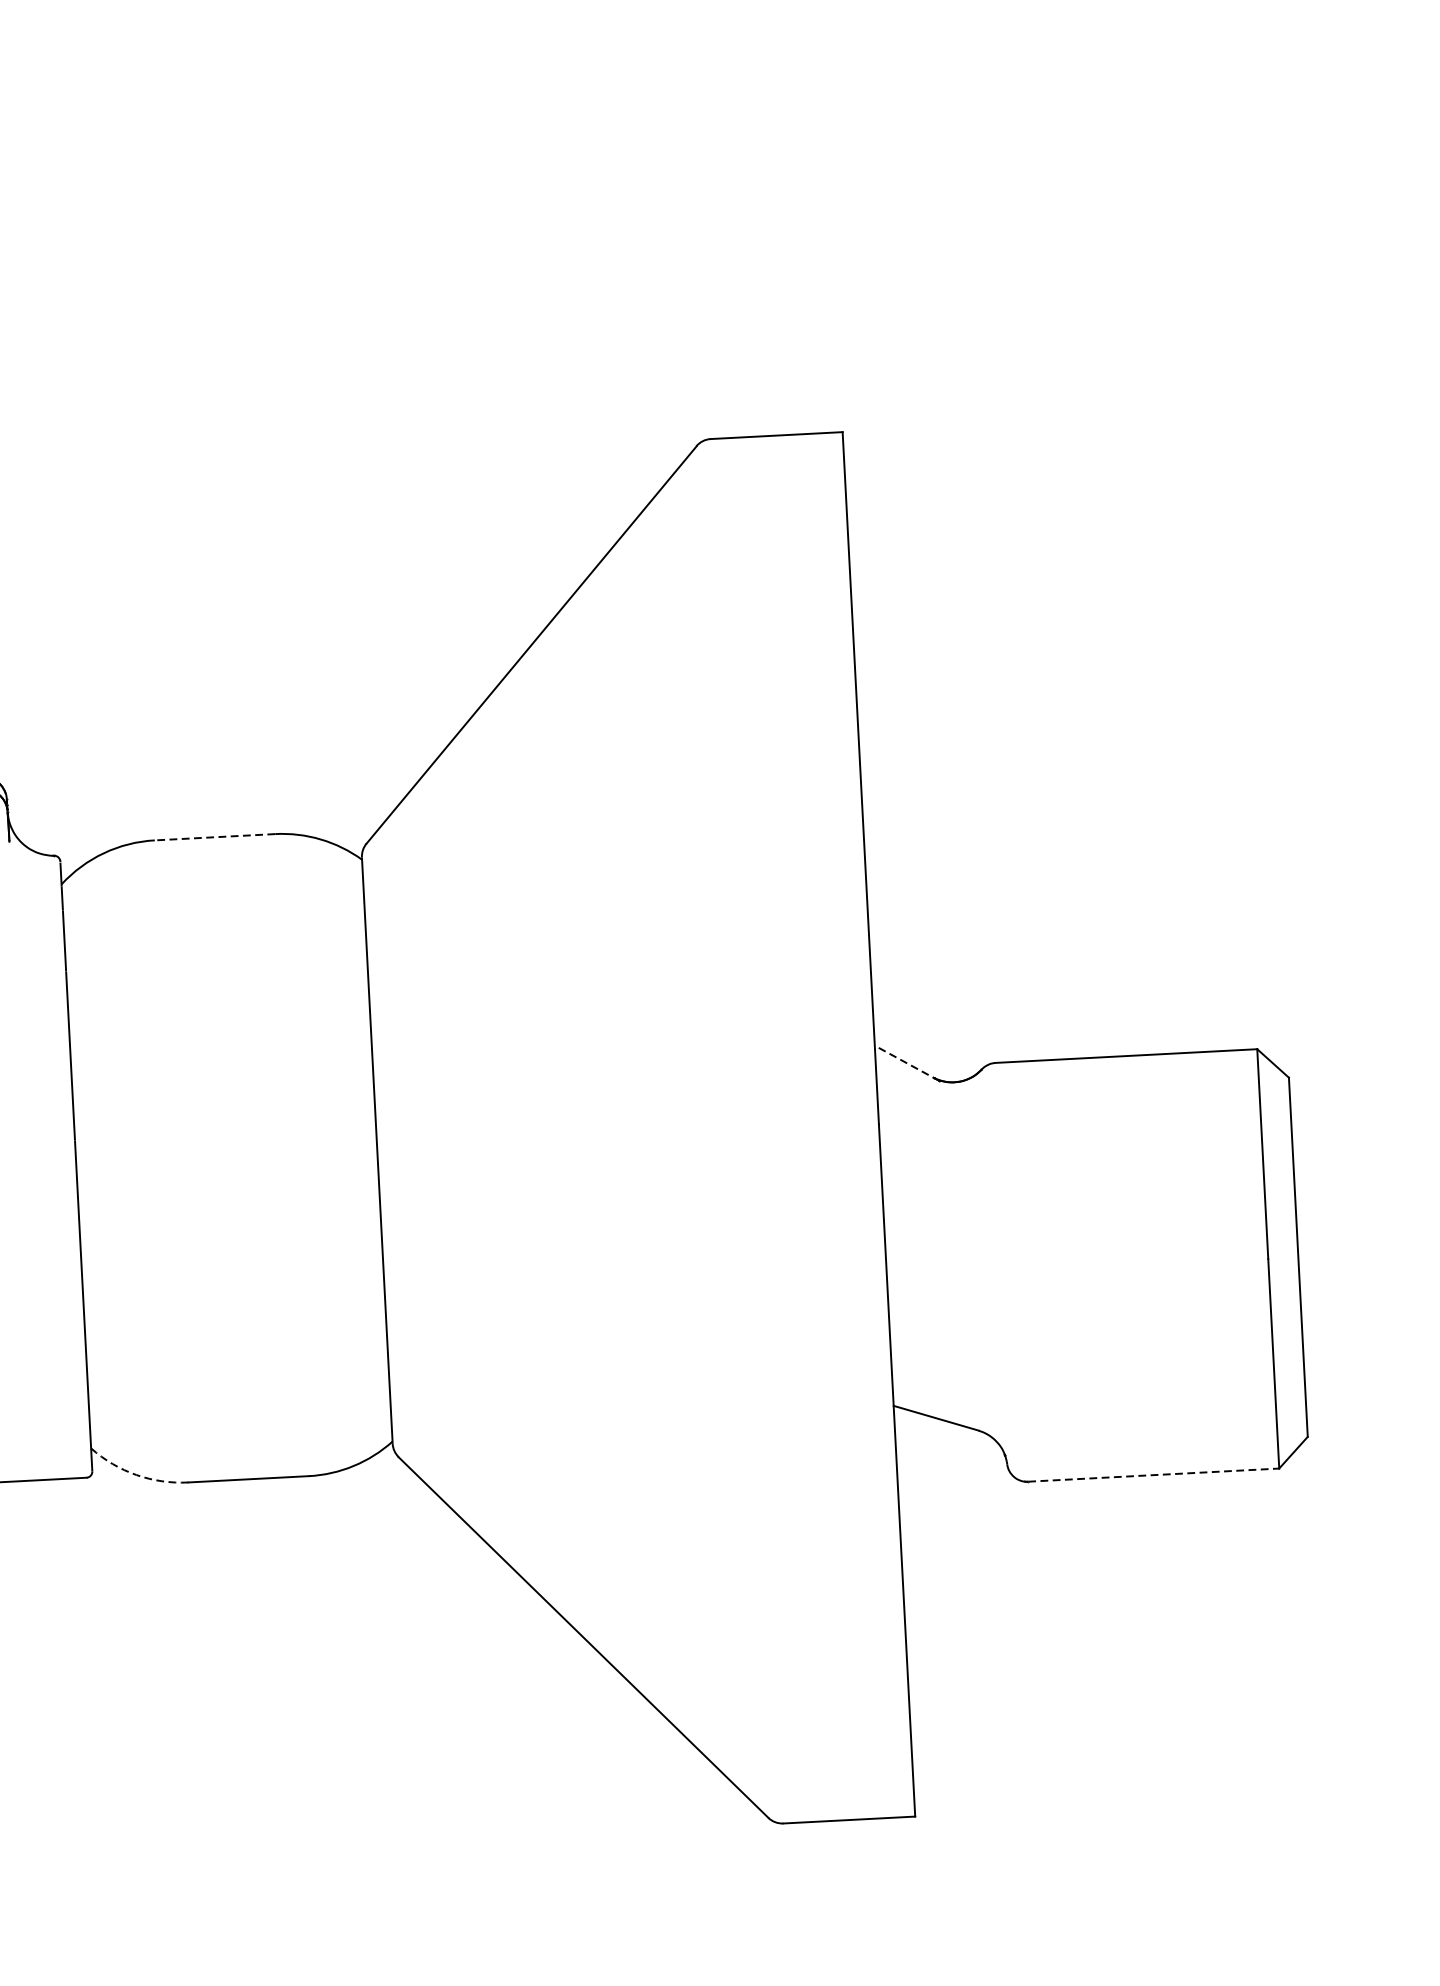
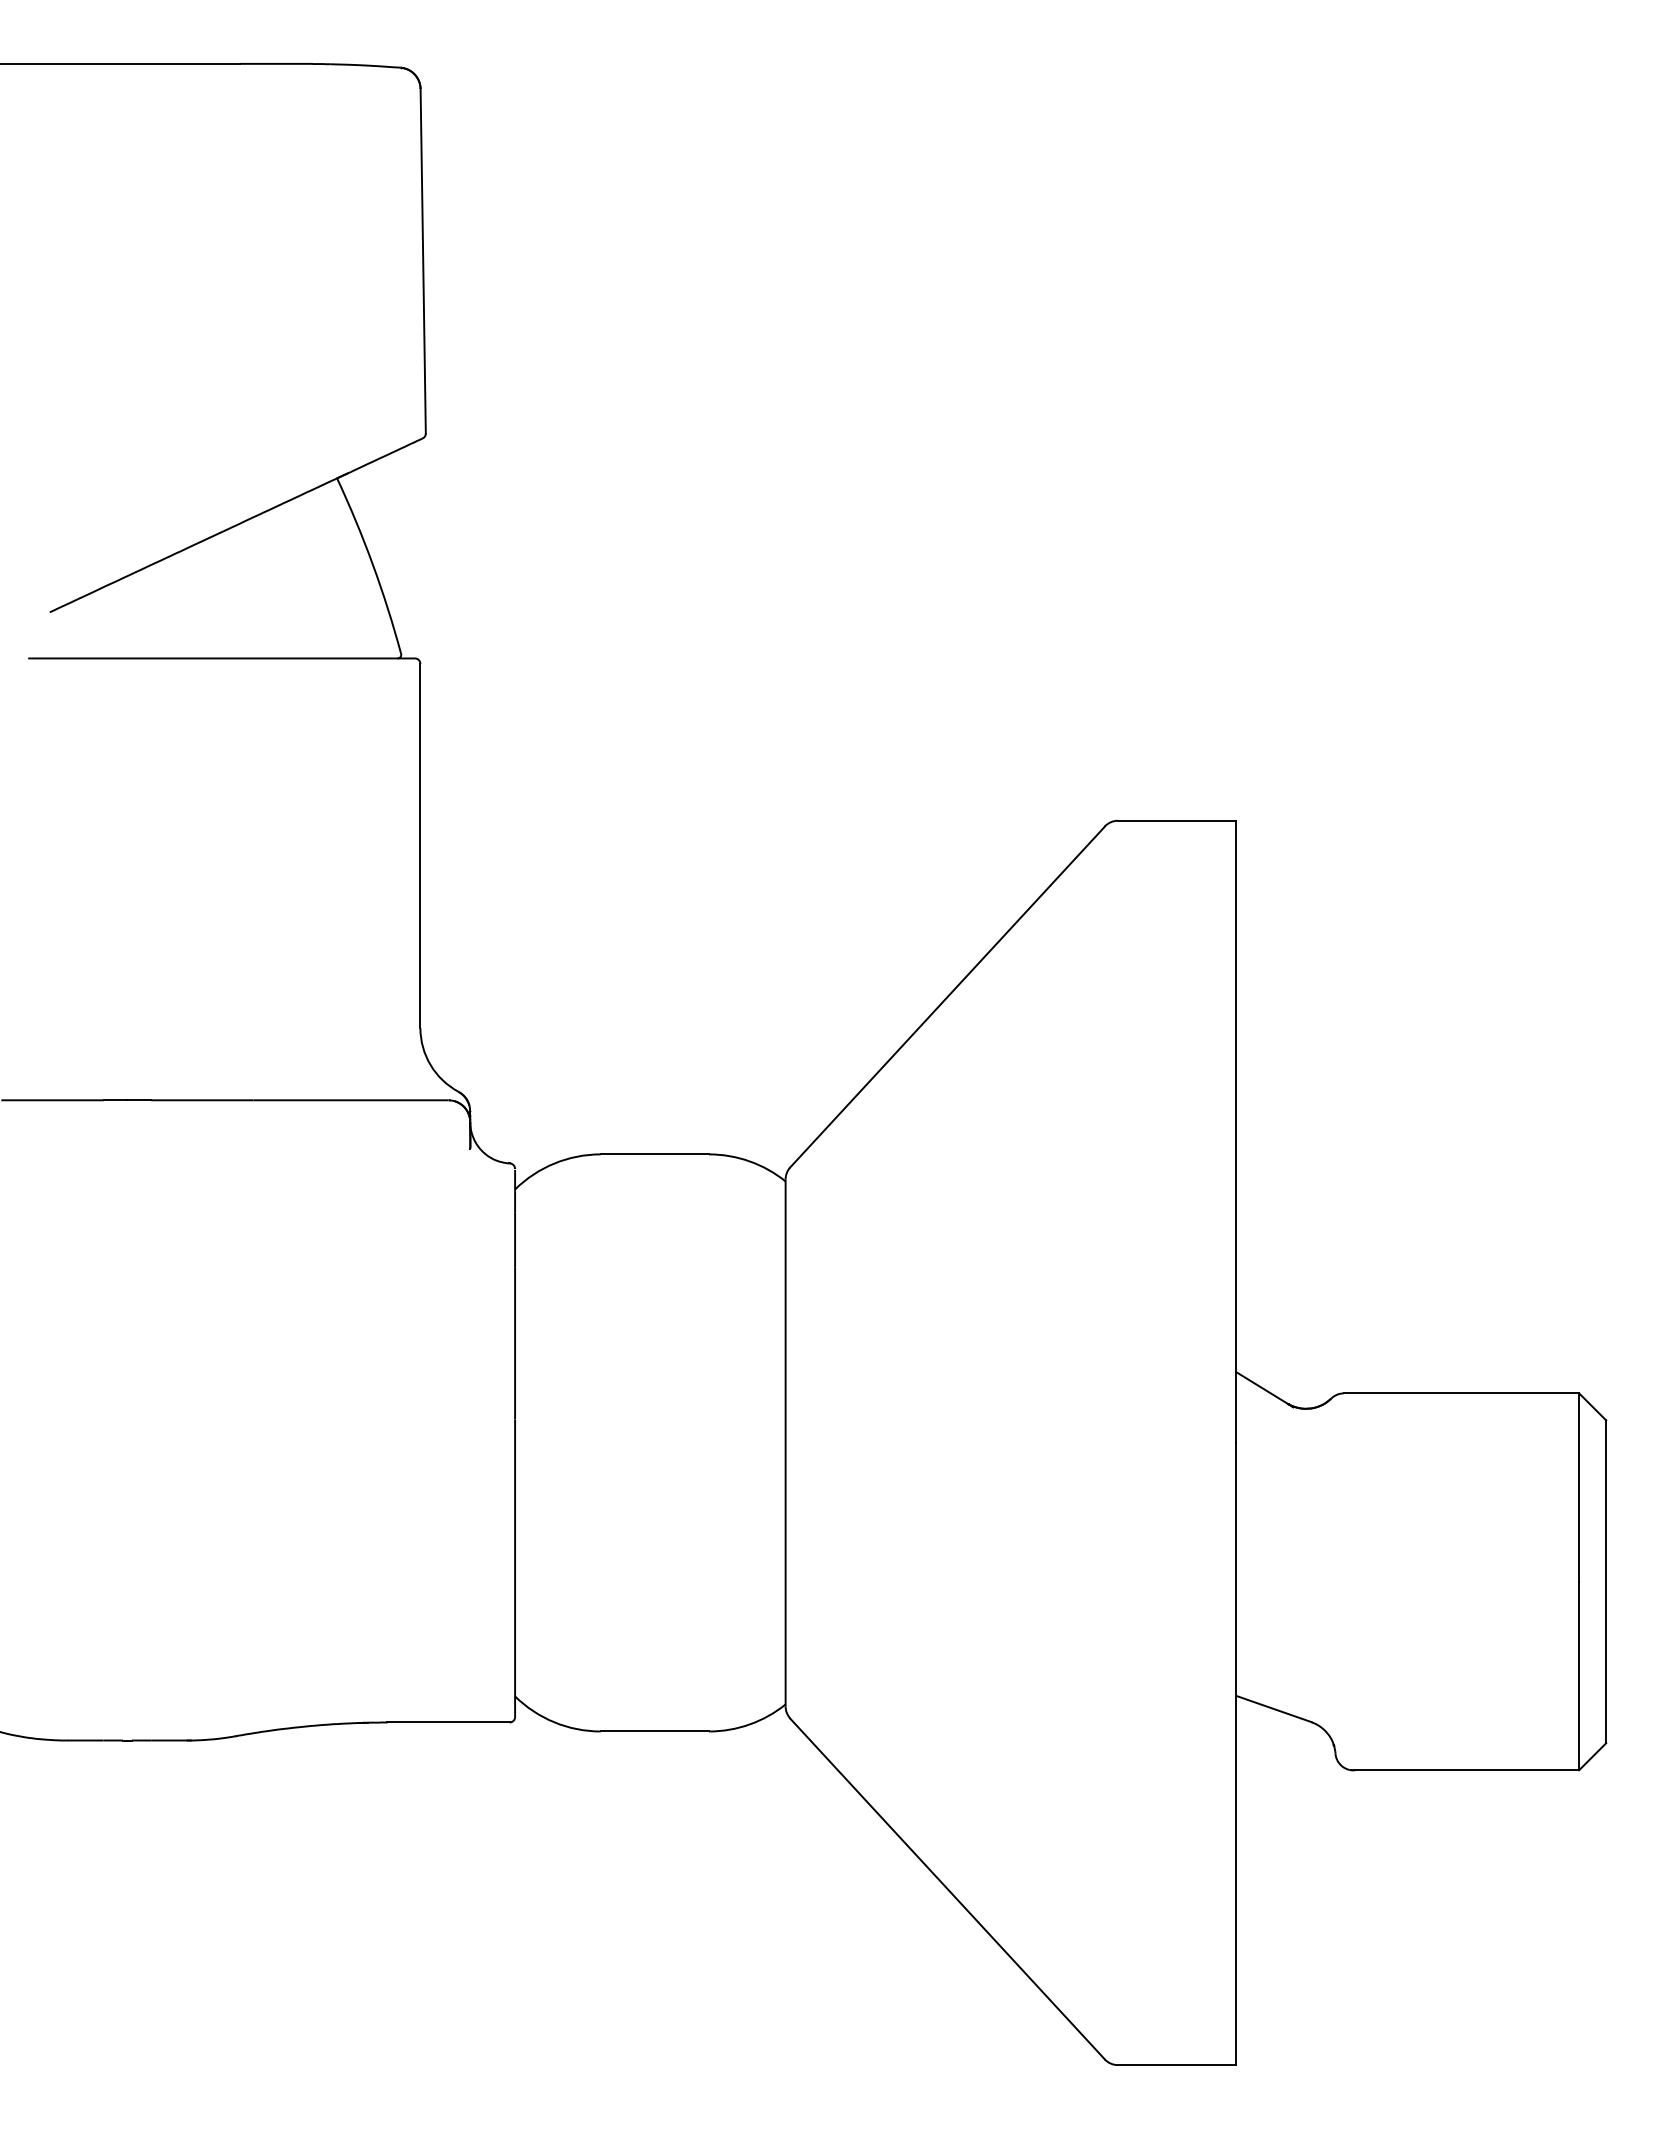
line: (214, 837) -> (654, 1154), dashed -> solid
line: (906, 1063) -> (1264, 1389), dashed -> solid
arc: (136, 1475) -> (554, 1722), dashed -> solid
line: (1153, 1475) -> (1466, 1770), dashed -> solid

